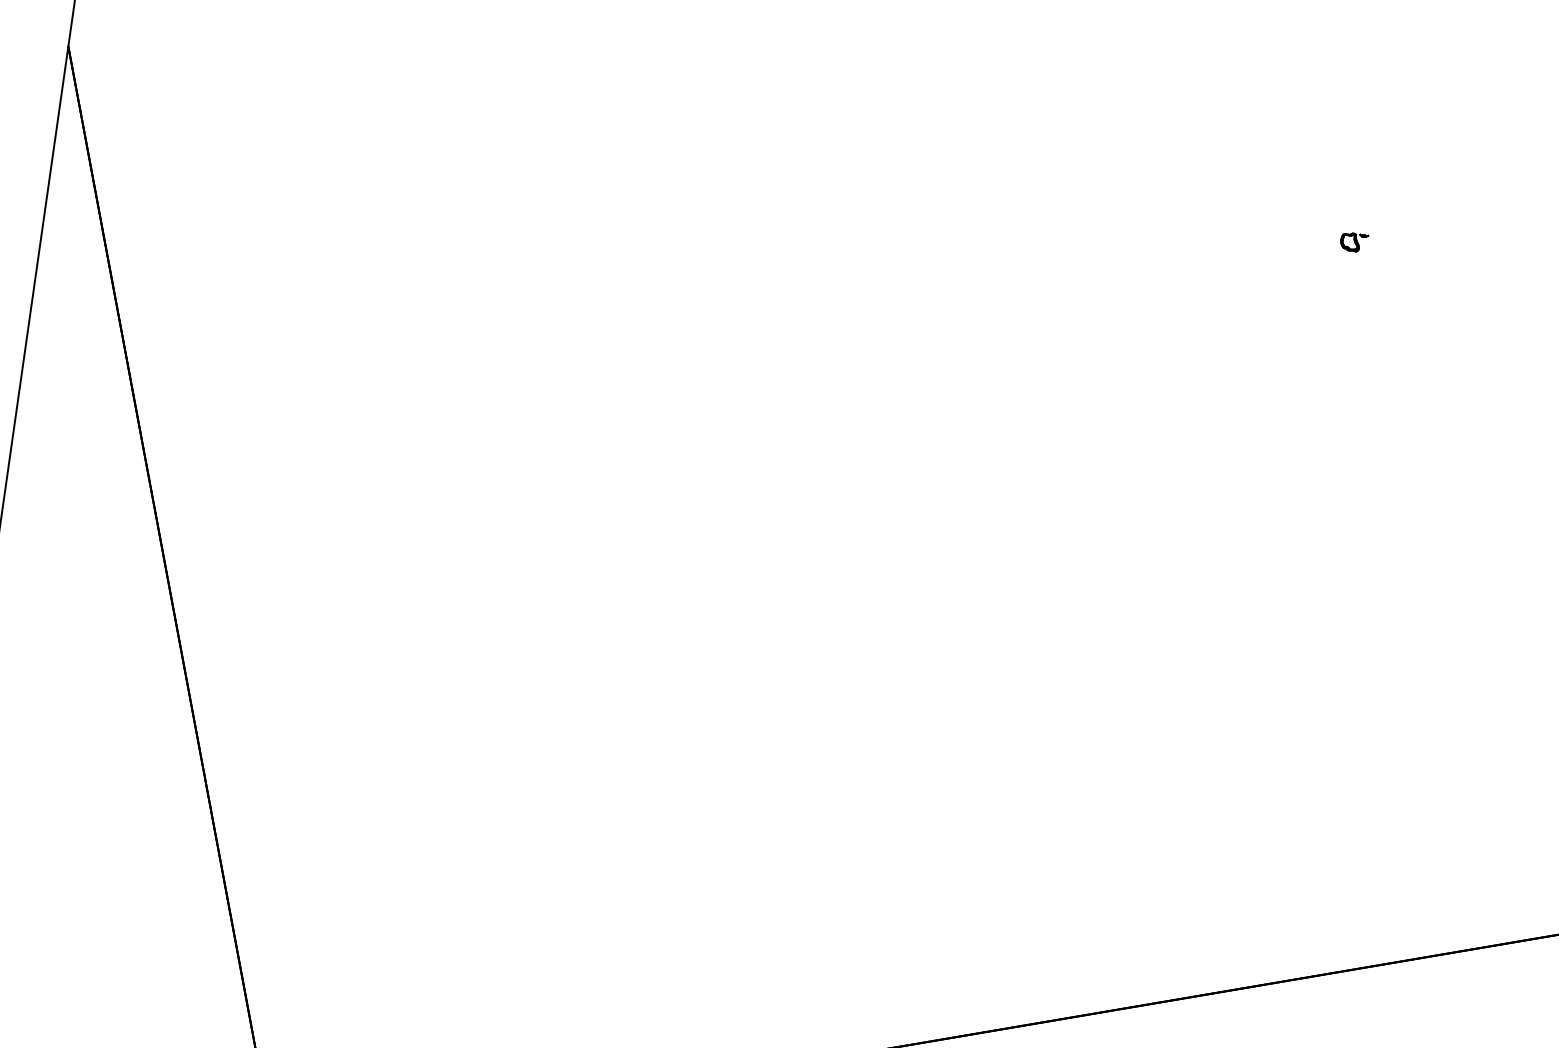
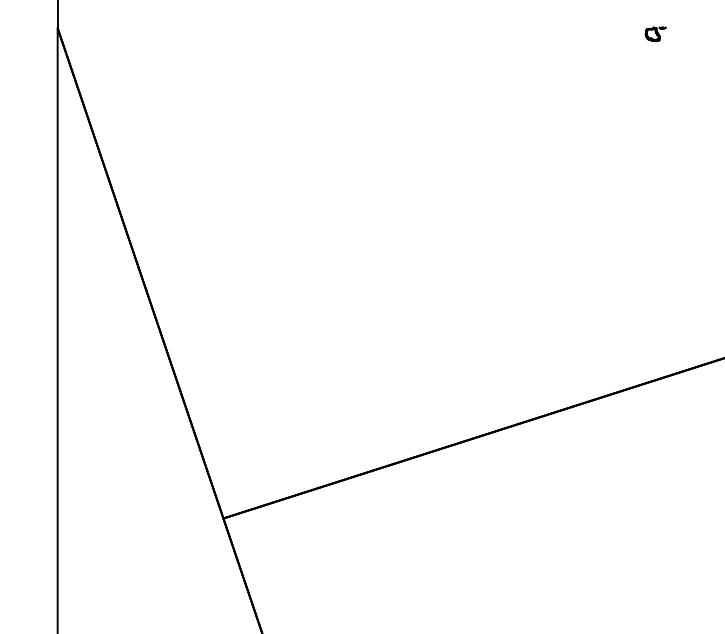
part: (1353, 241) -> (655, 33), size x1.67

